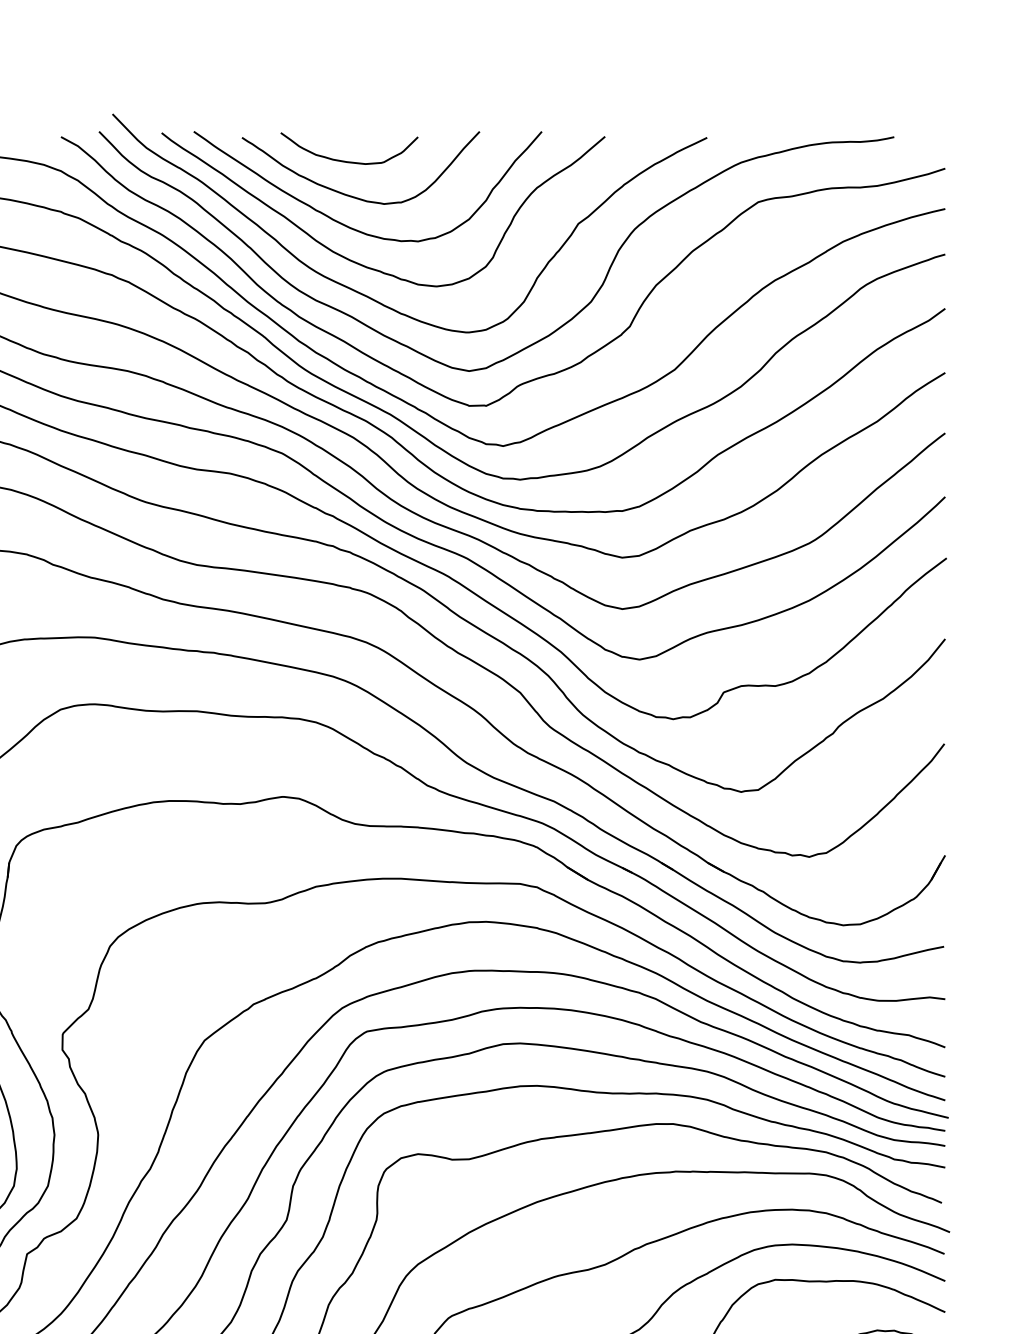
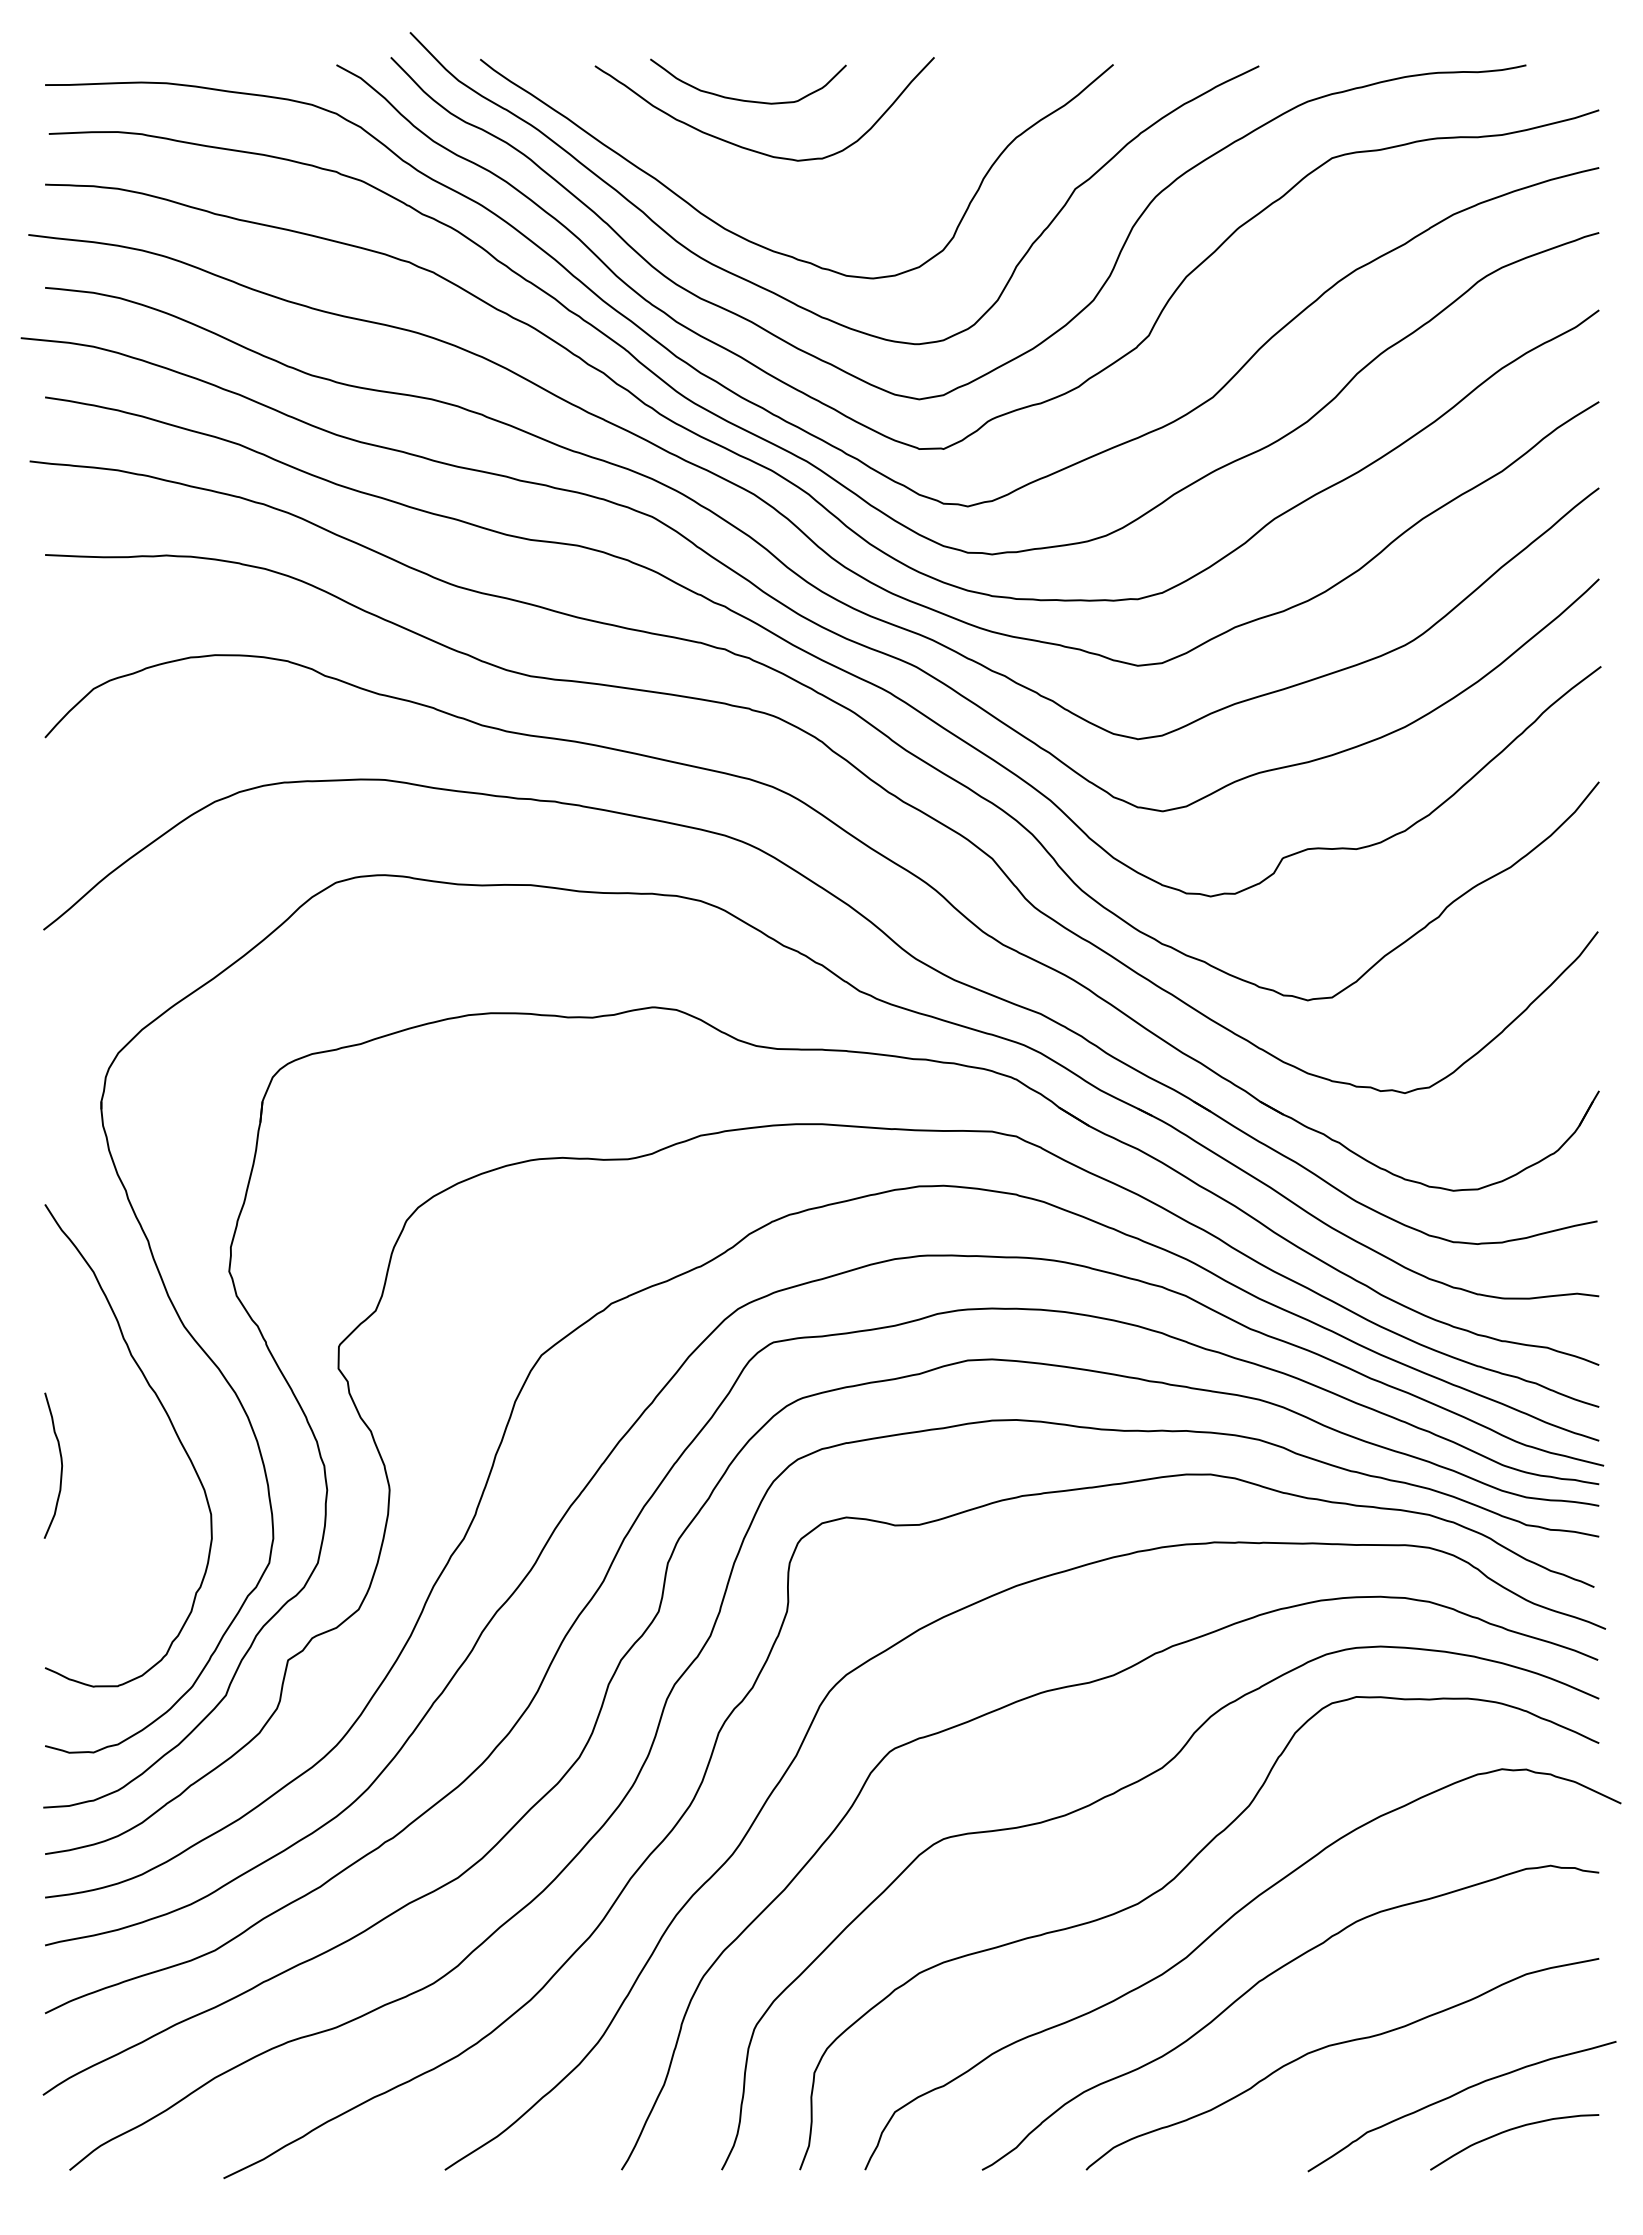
curve: (351, 227) -> (751, 194), removed

